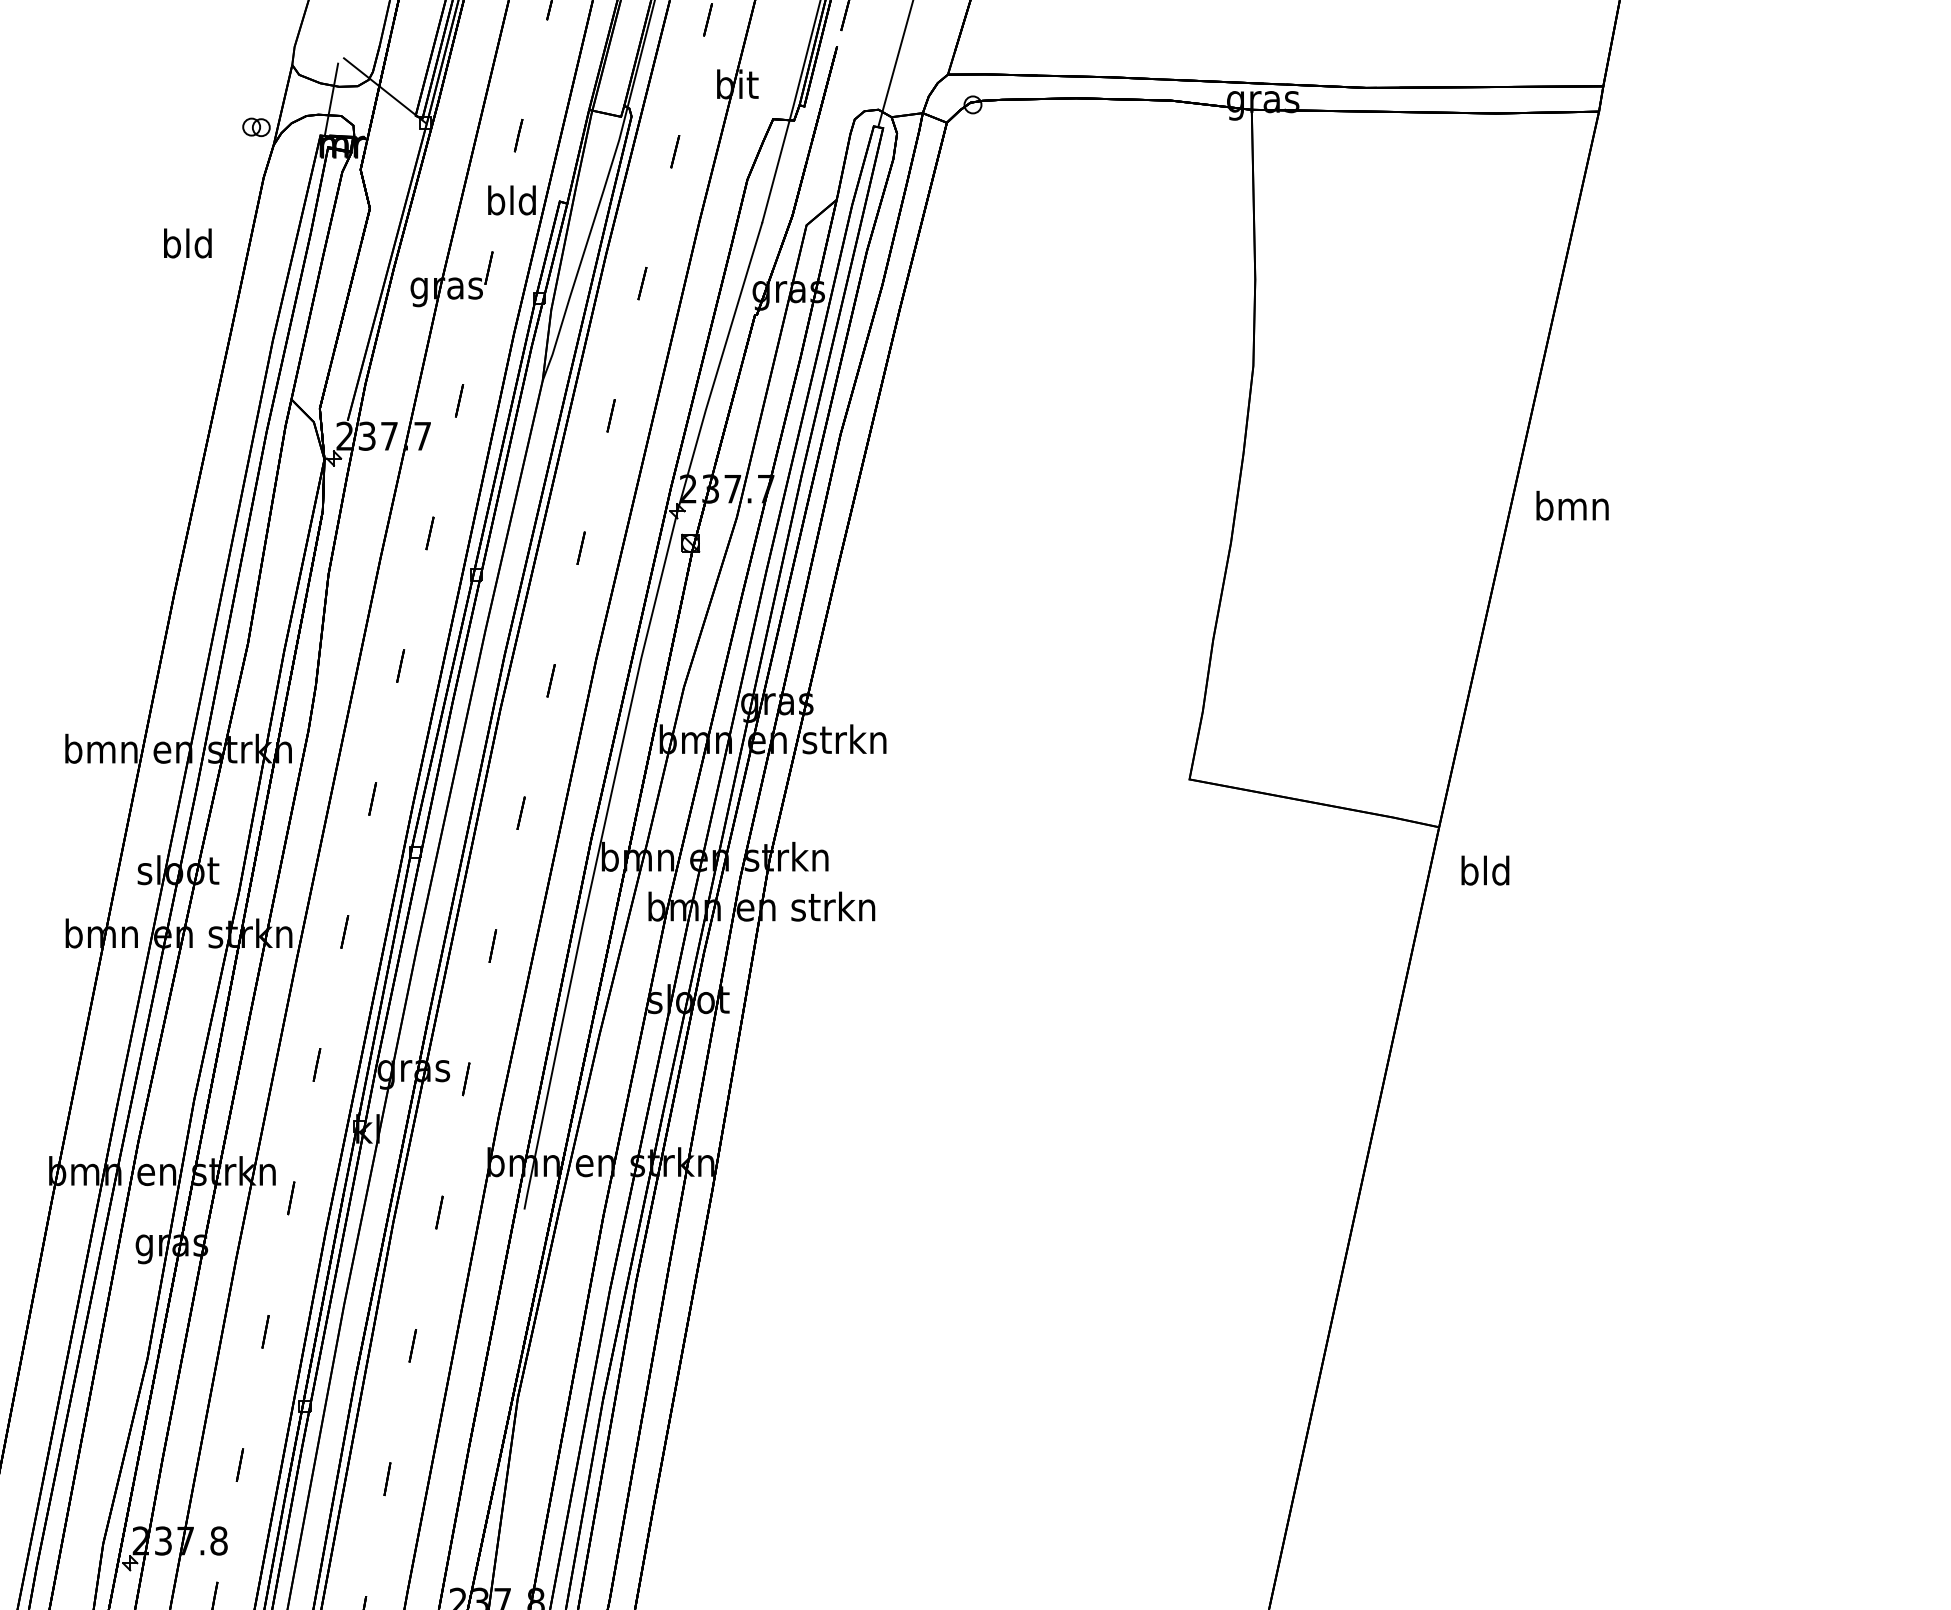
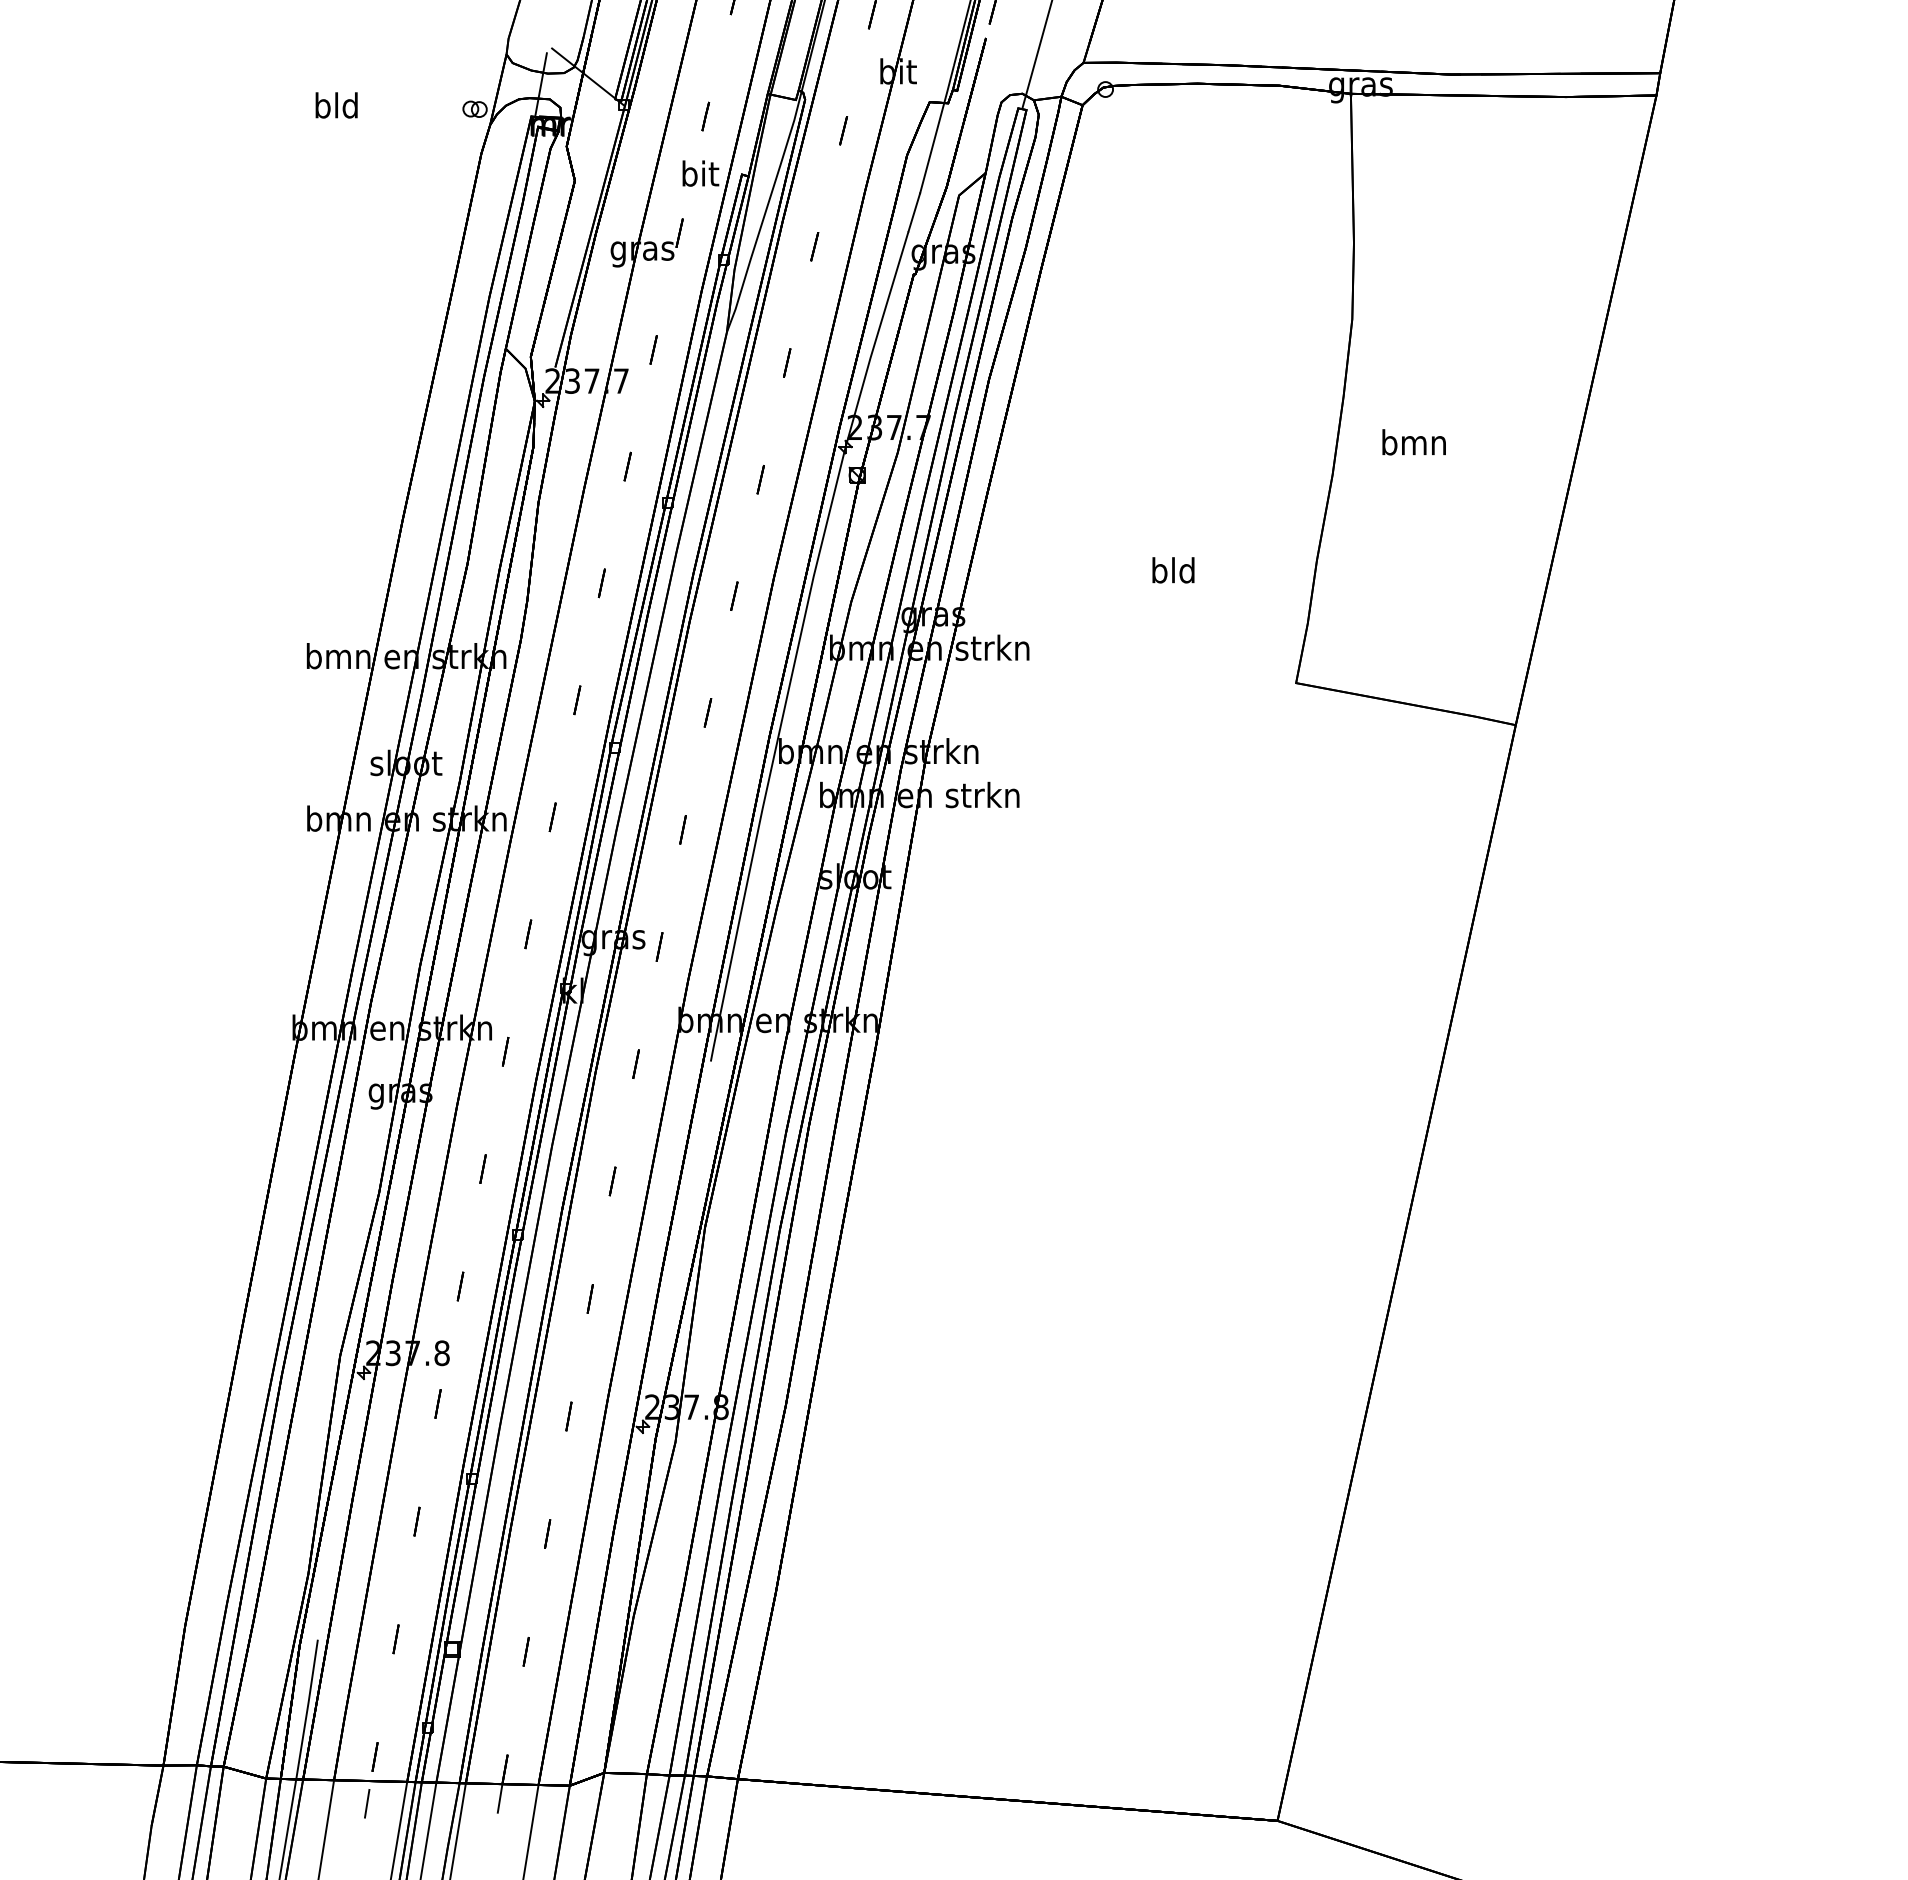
text: (511, 200) -> (699, 173), bld -> bit
text: (187, 243) -> (336, 105), moved
text: (1571, 506) -> (1413, 442), moved
text: (1485, 870) -> (1173, 570), moved

